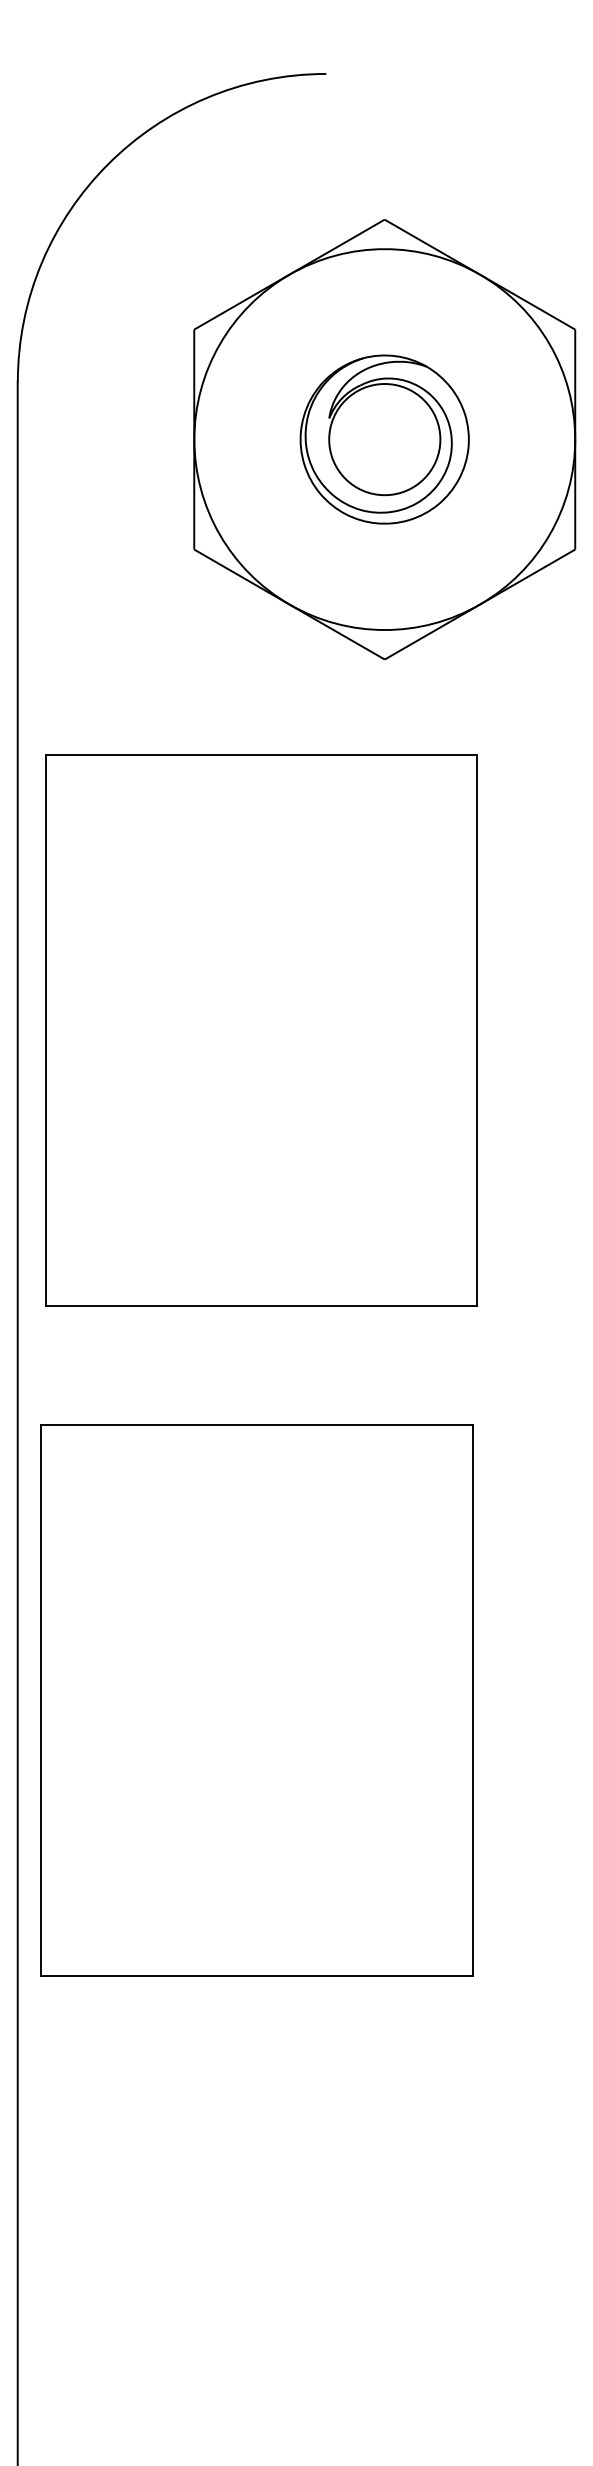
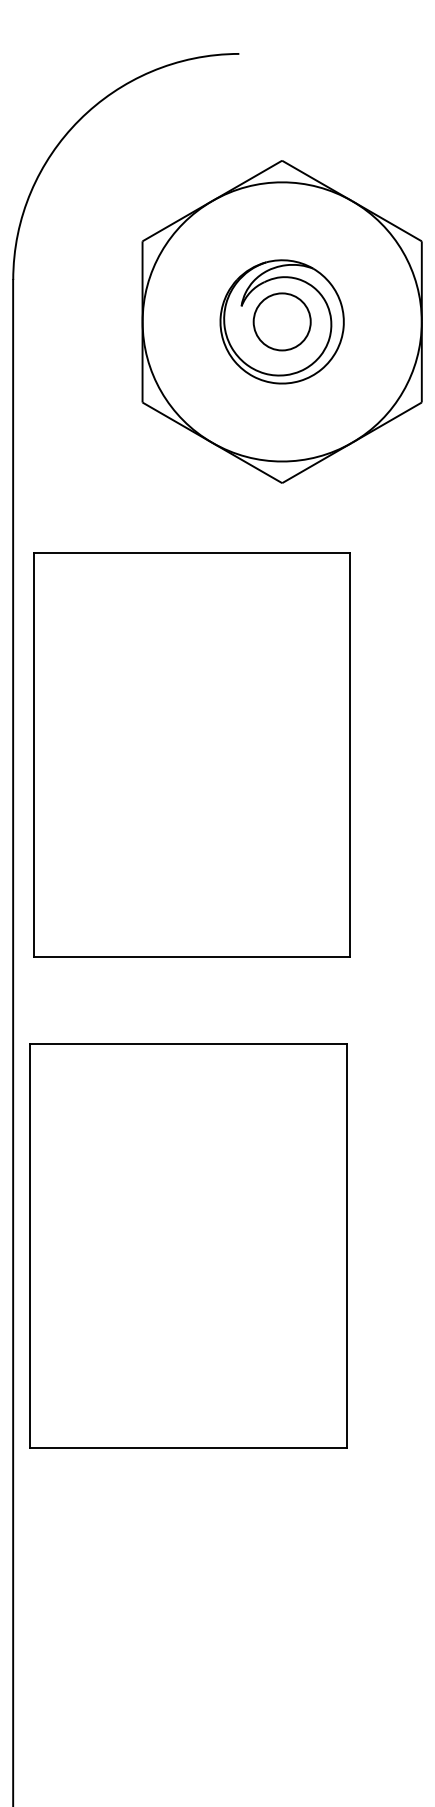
circle: (384, 439) -> (282, 321), size x0.7

